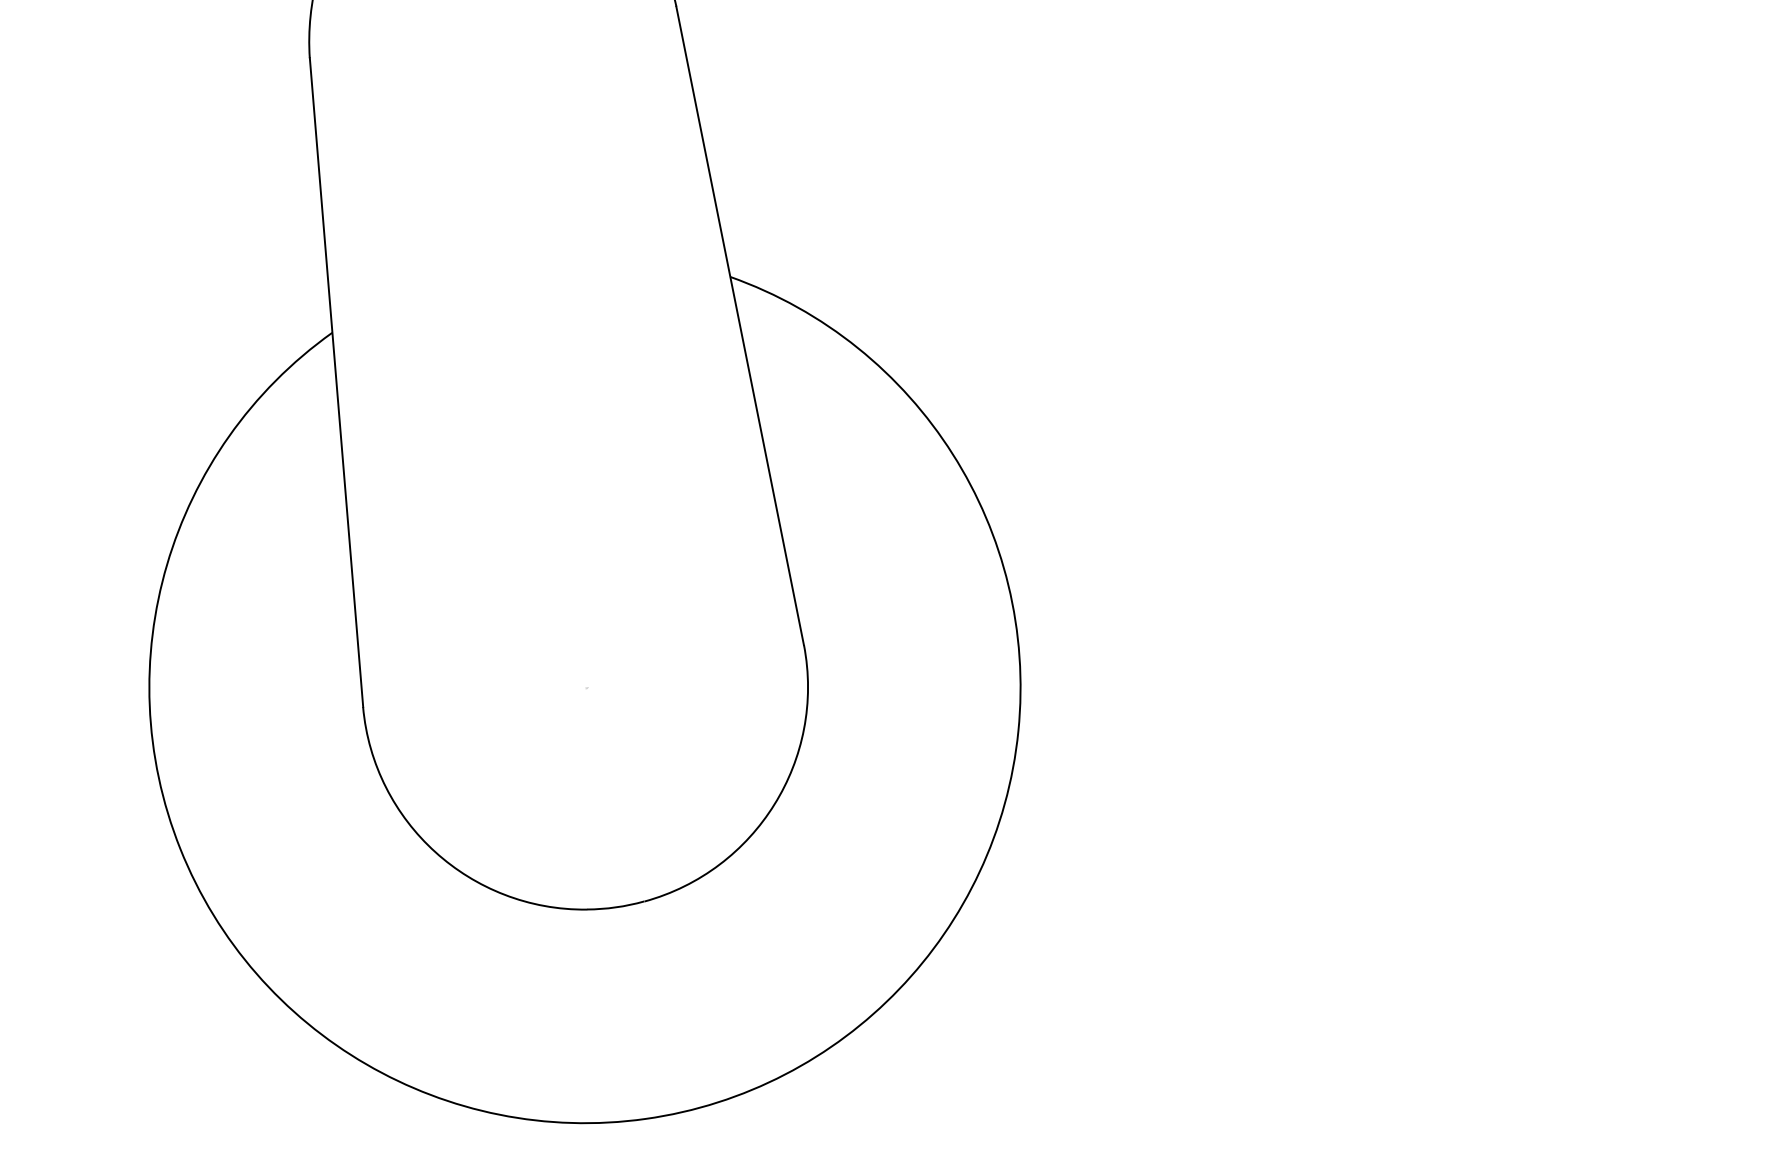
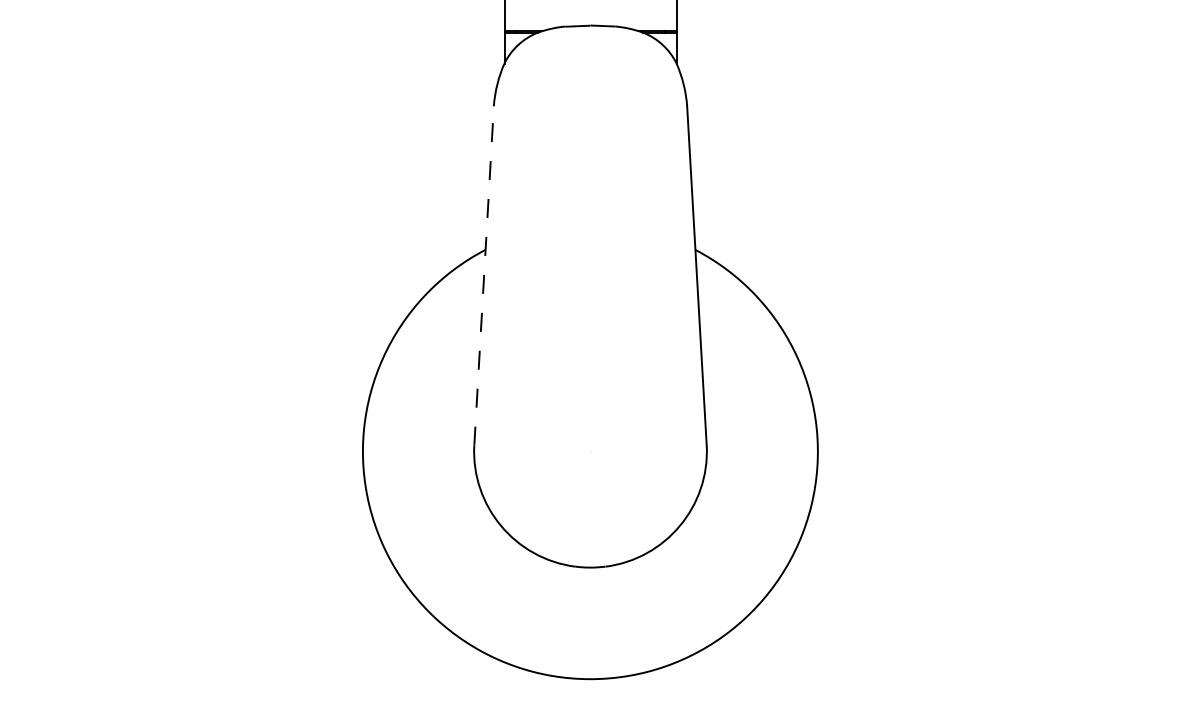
line: (337, 381) -> (484, 275), solid -> dashed

